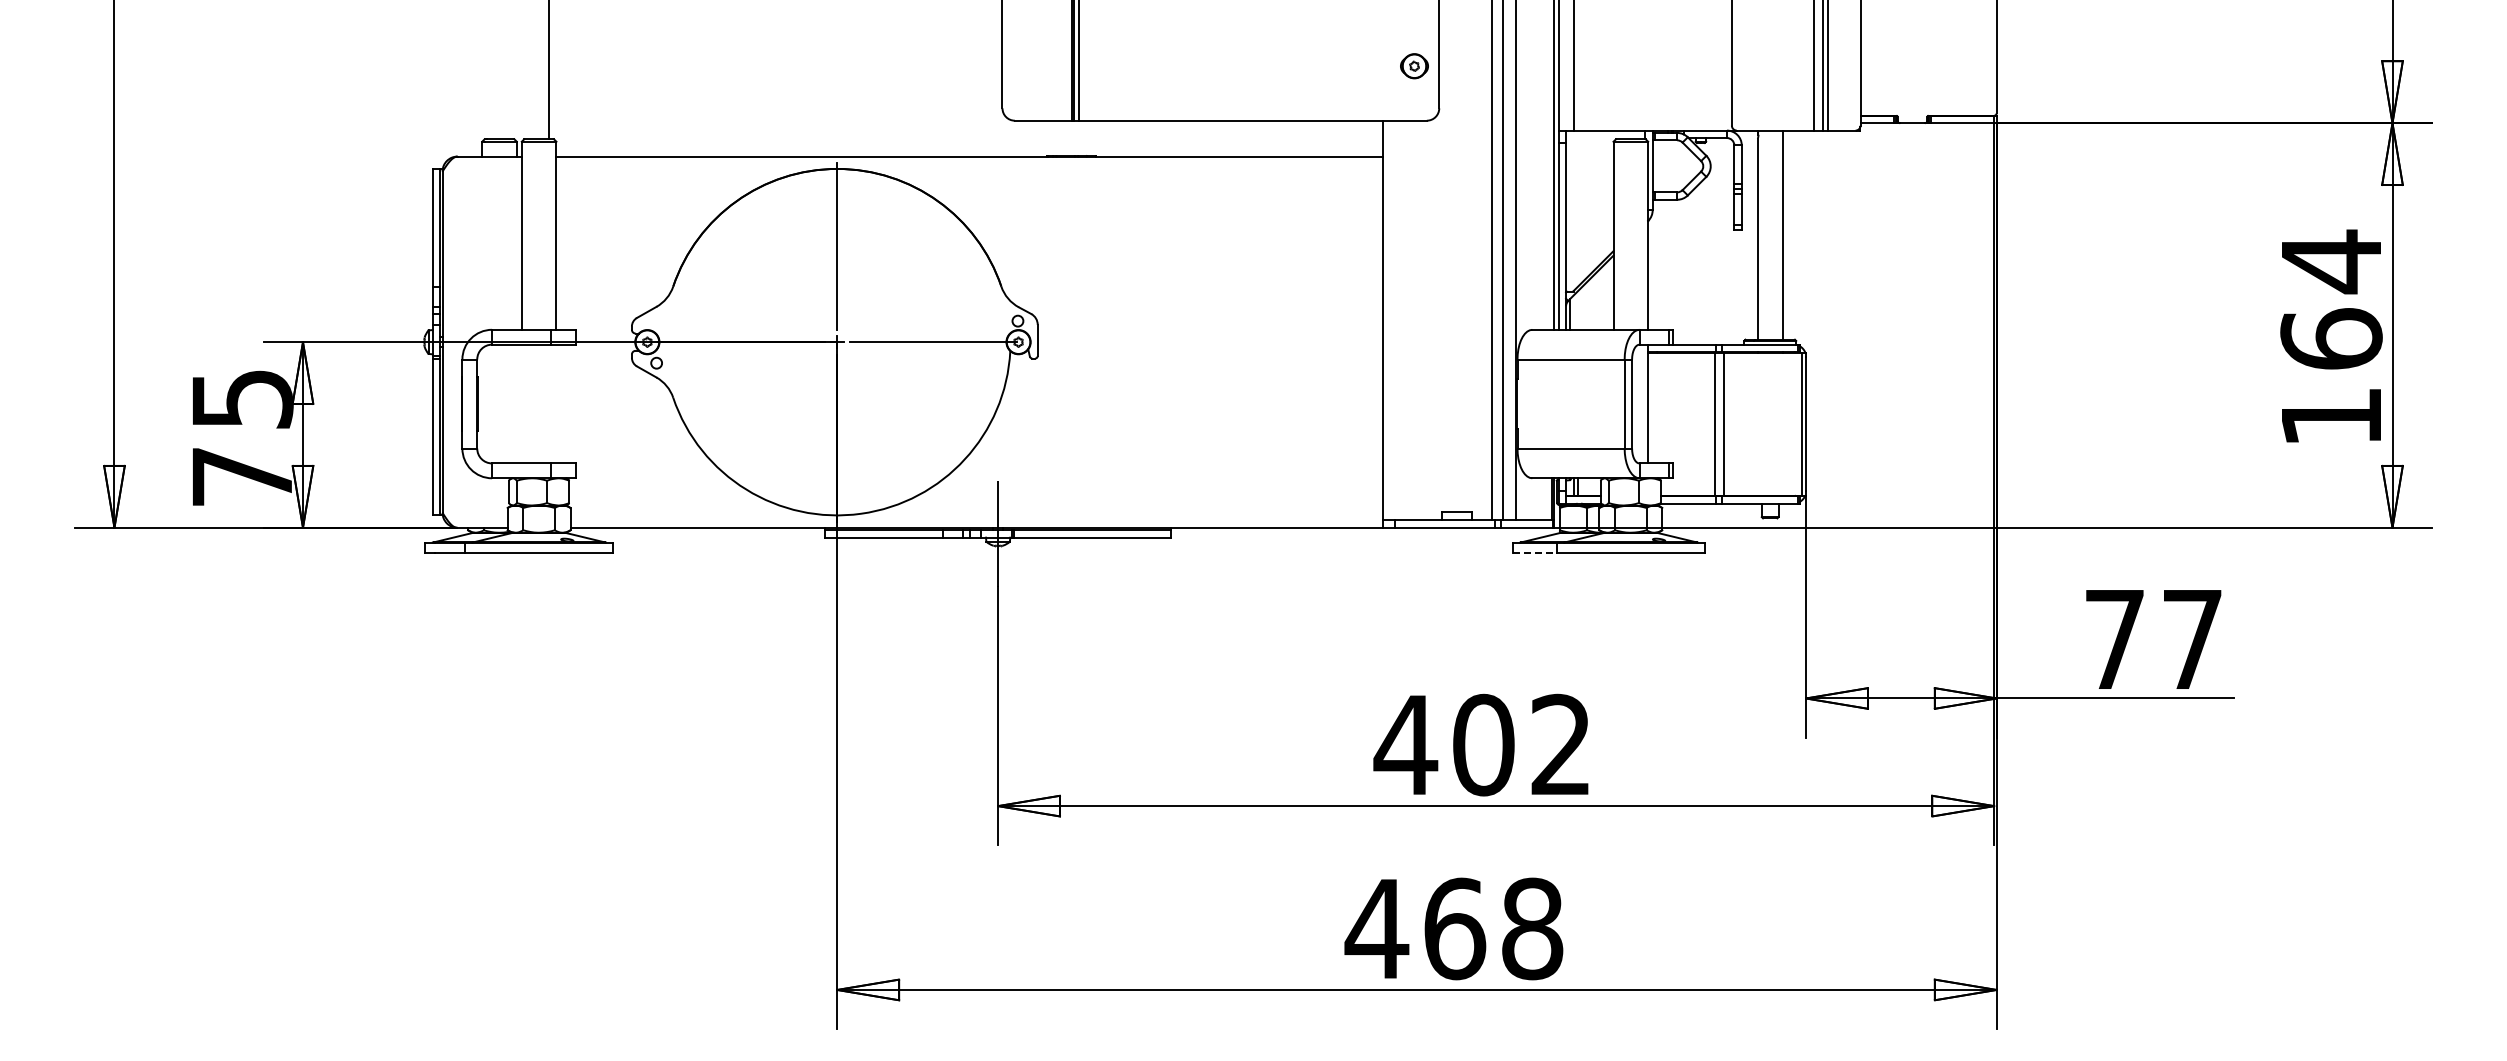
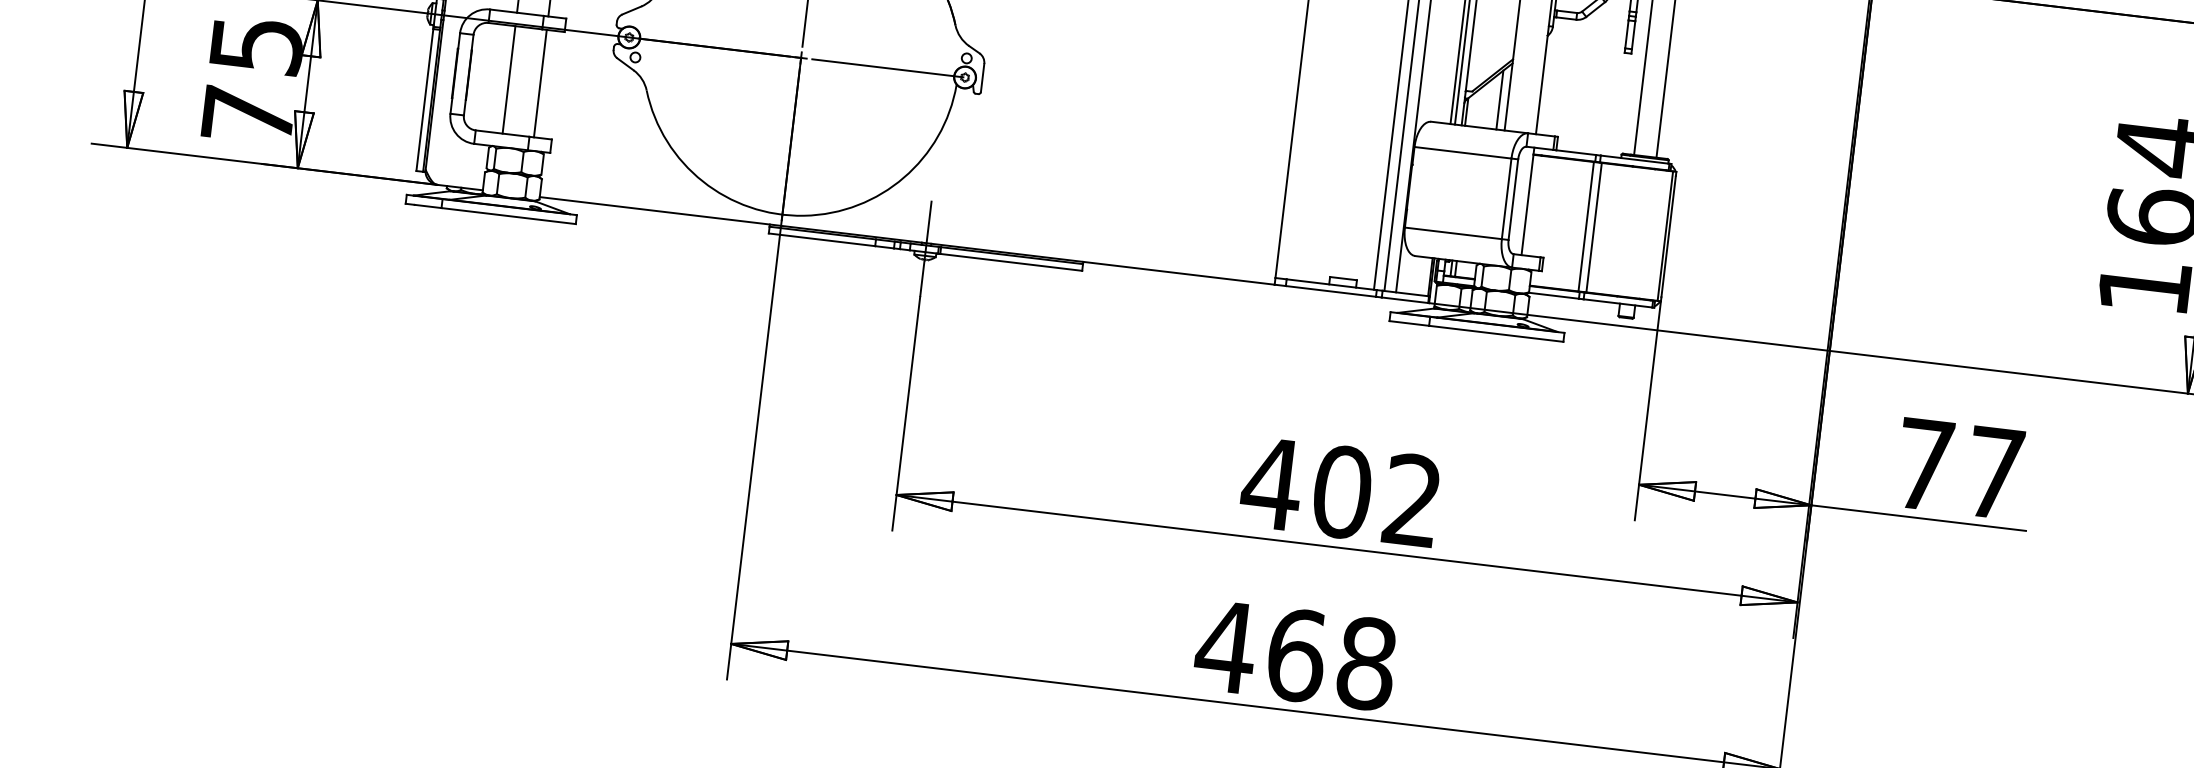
line: (1604, 296) -> (1500, 99), added
line: (521, 403) -> (508, 79), added
line: (556, 403) -> (540, 83), added
line: (1534, 552) -> (1409, 323), dashed -> solid

